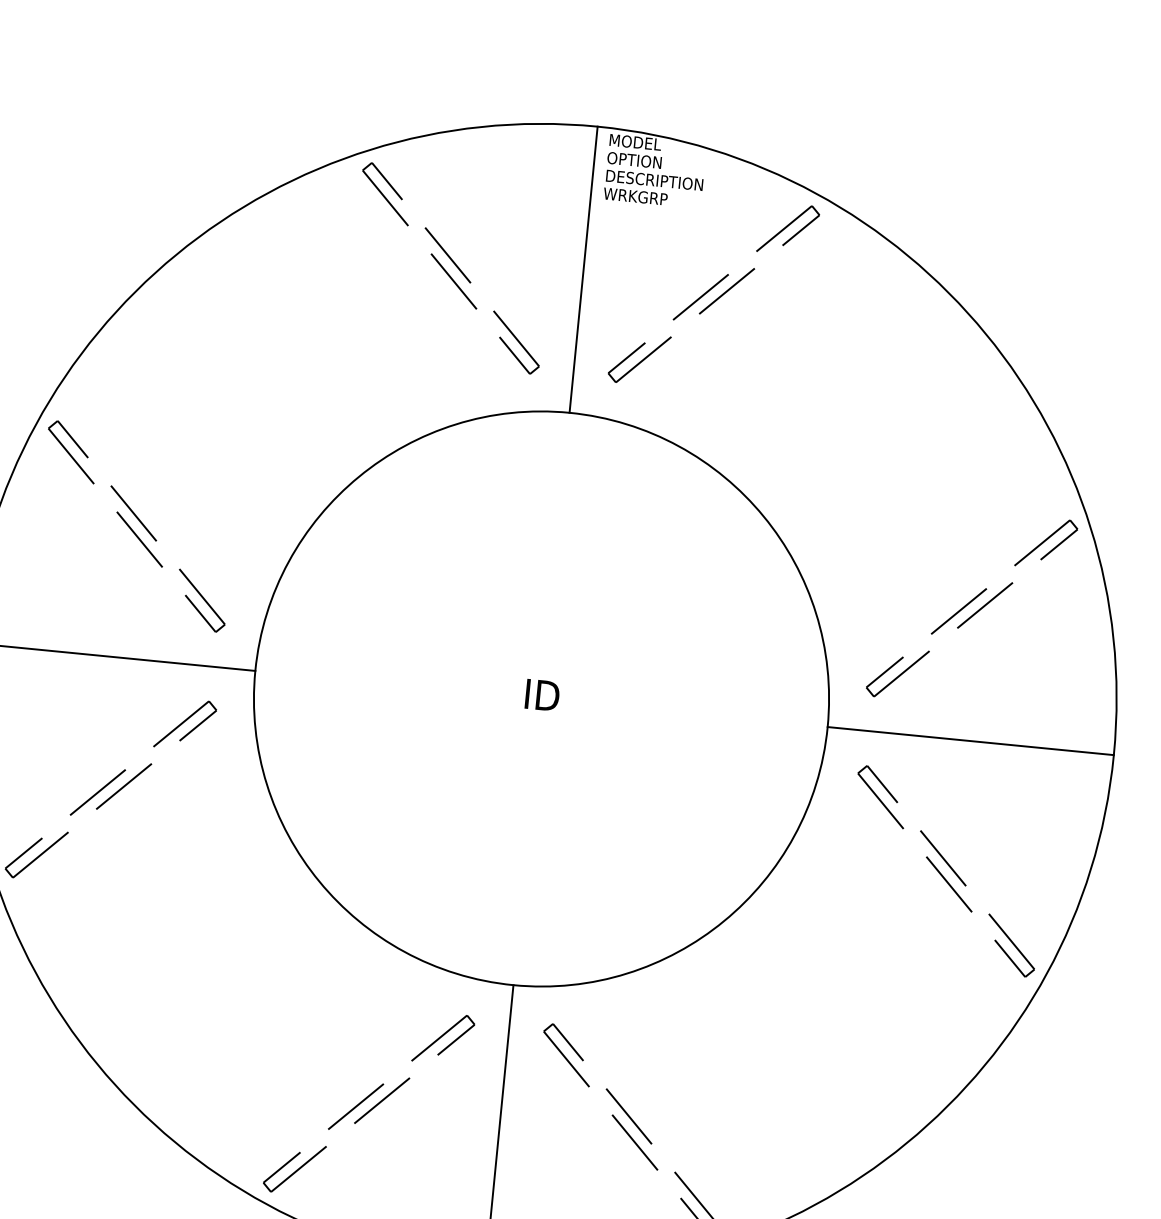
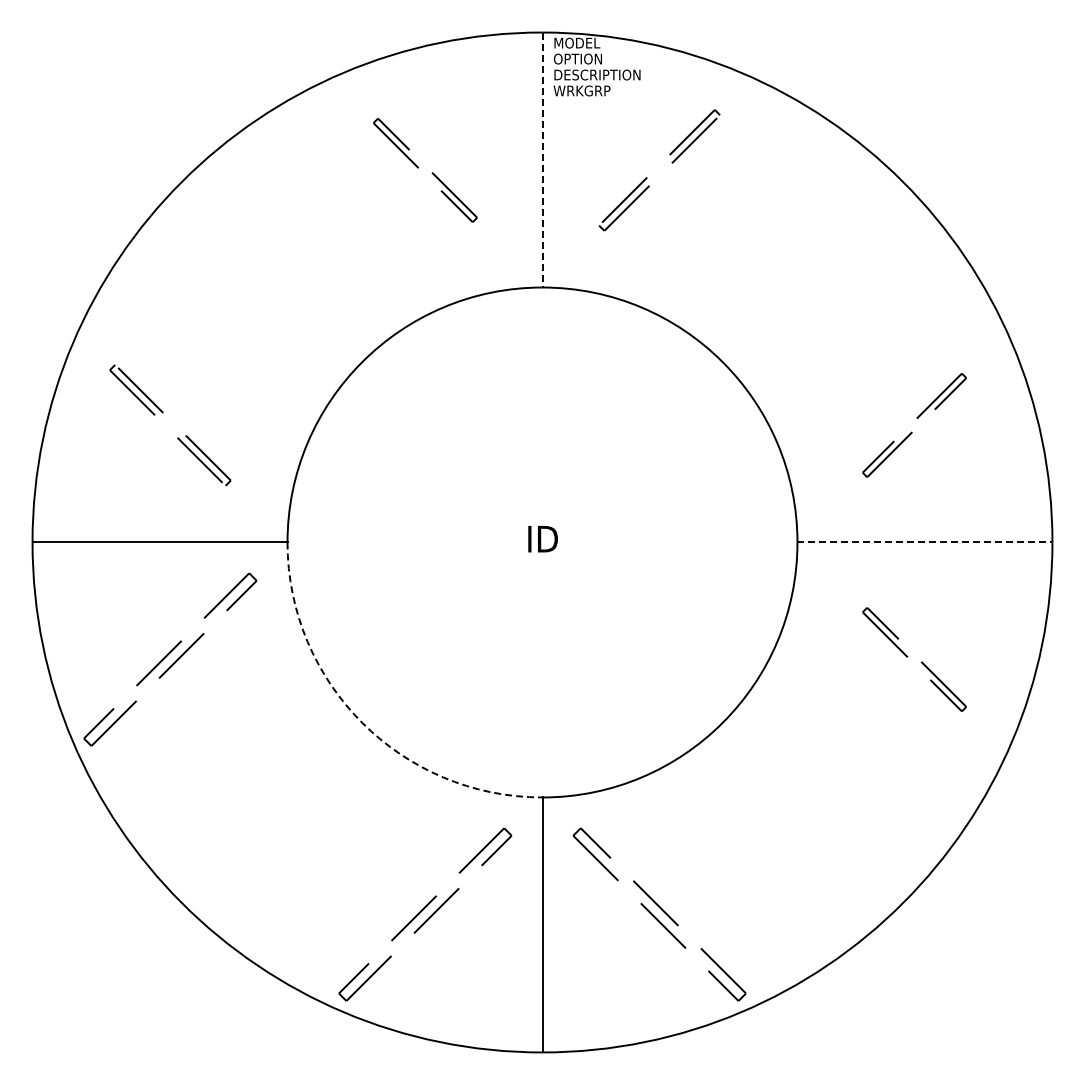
part: (451, 268) -> (425, 170), size x0.6
line: (583, 270) -> (542, 160), solid -> dashed
part: (713, 294) -> (659, 170), size x0.7
part: (136, 526) -> (170, 425), size x0.7
part: (971, 608) -> (914, 425), size x0.6
line: (971, 741) -> (925, 542), solid -> dashed
part: (946, 871) -> (914, 659), size x0.6
arc: (319, 881) -> (362, 722), solid -> dashed

